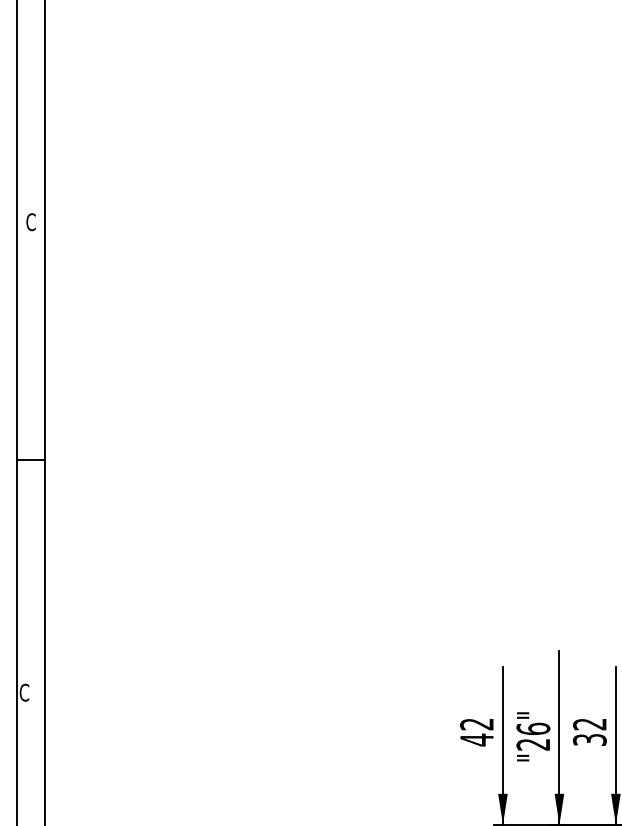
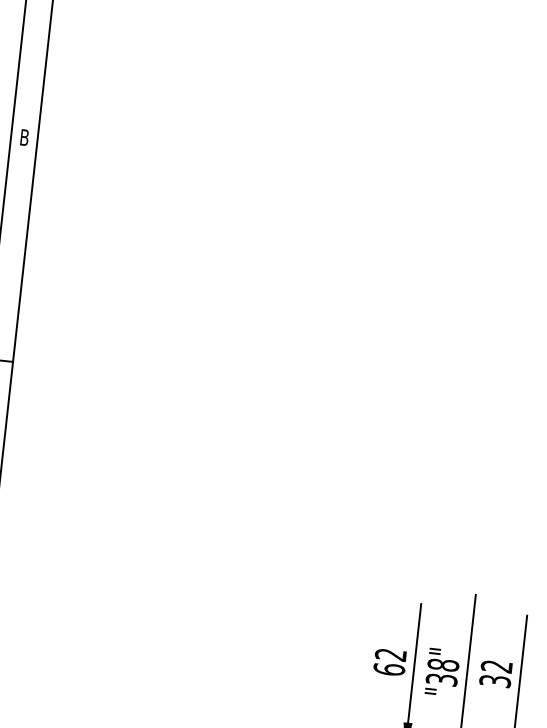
text: (30, 222) -> (24, 137), C -> B
text: (533, 736) -> (442, 672), "26" -> "38"
text: (476, 739) -> (388, 669), 42 -> 62

